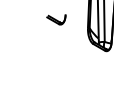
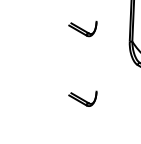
part: (56, 66) -> (82, 98), added

